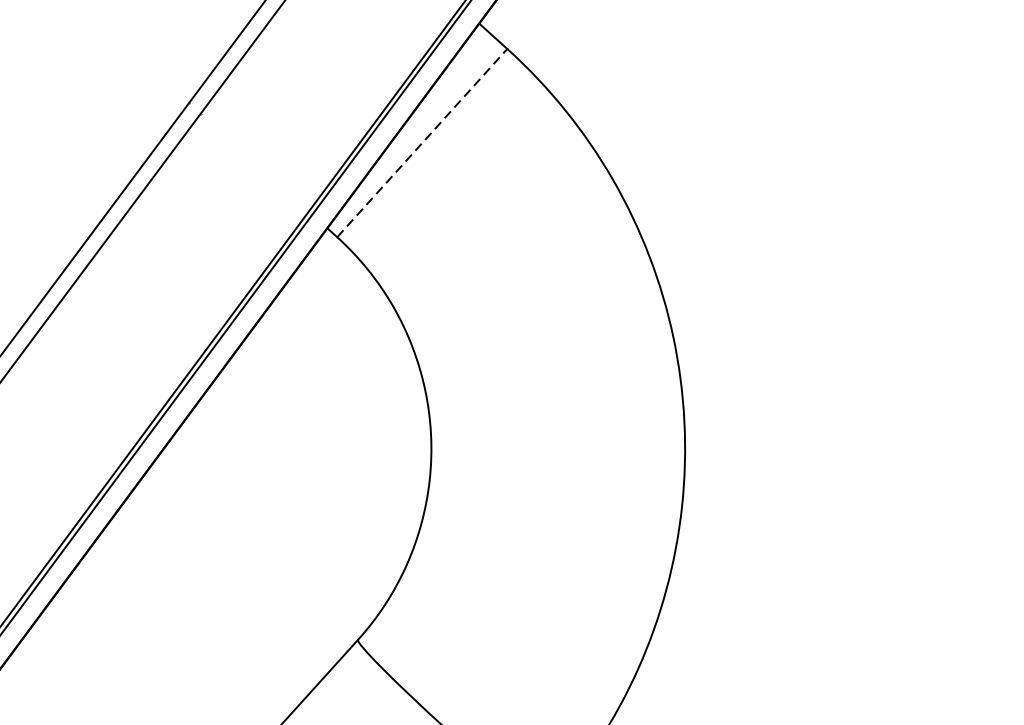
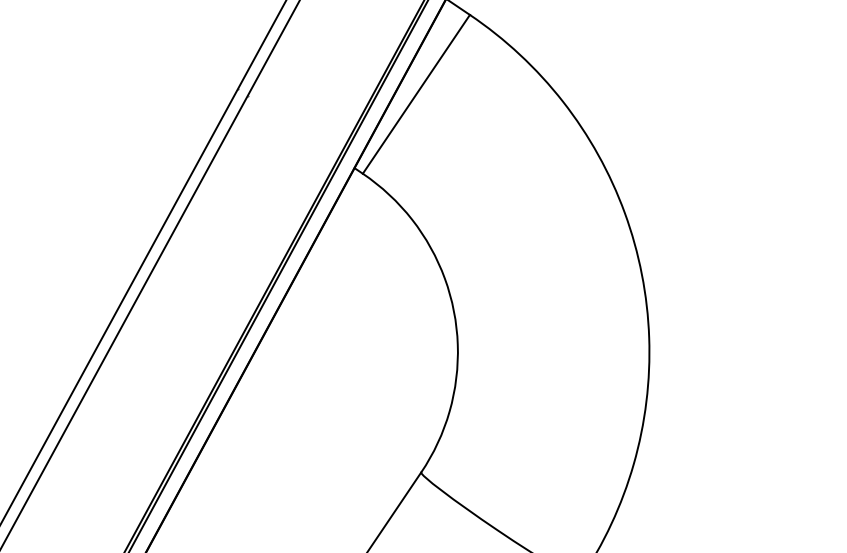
line: (422, 143) -> (416, 94), dashed -> solid

